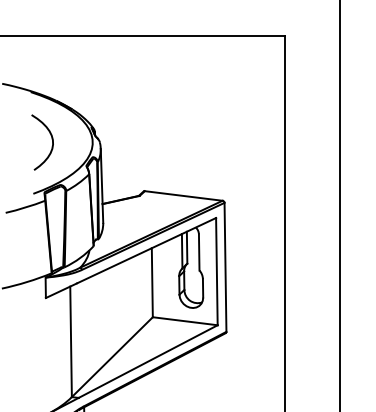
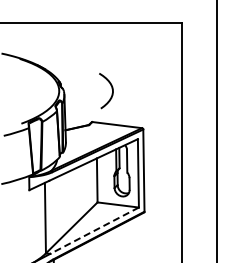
curve: (50, 140) -> (111, 89), moved
line: (148, 361) -> (94, 230), solid -> dashed

